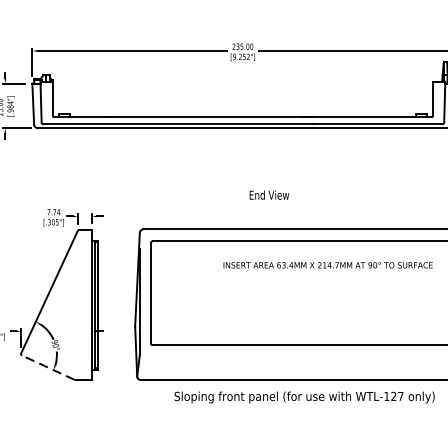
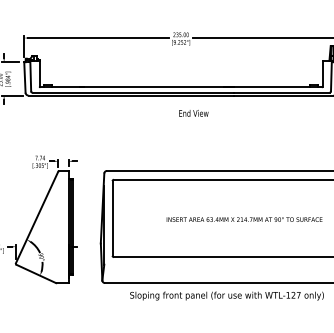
text: (268, 195) -> (193, 113), moved
text: (328, 265) -> (244, 219), moved
line: (48, 367) -> (36, 273), dashed -> solid

